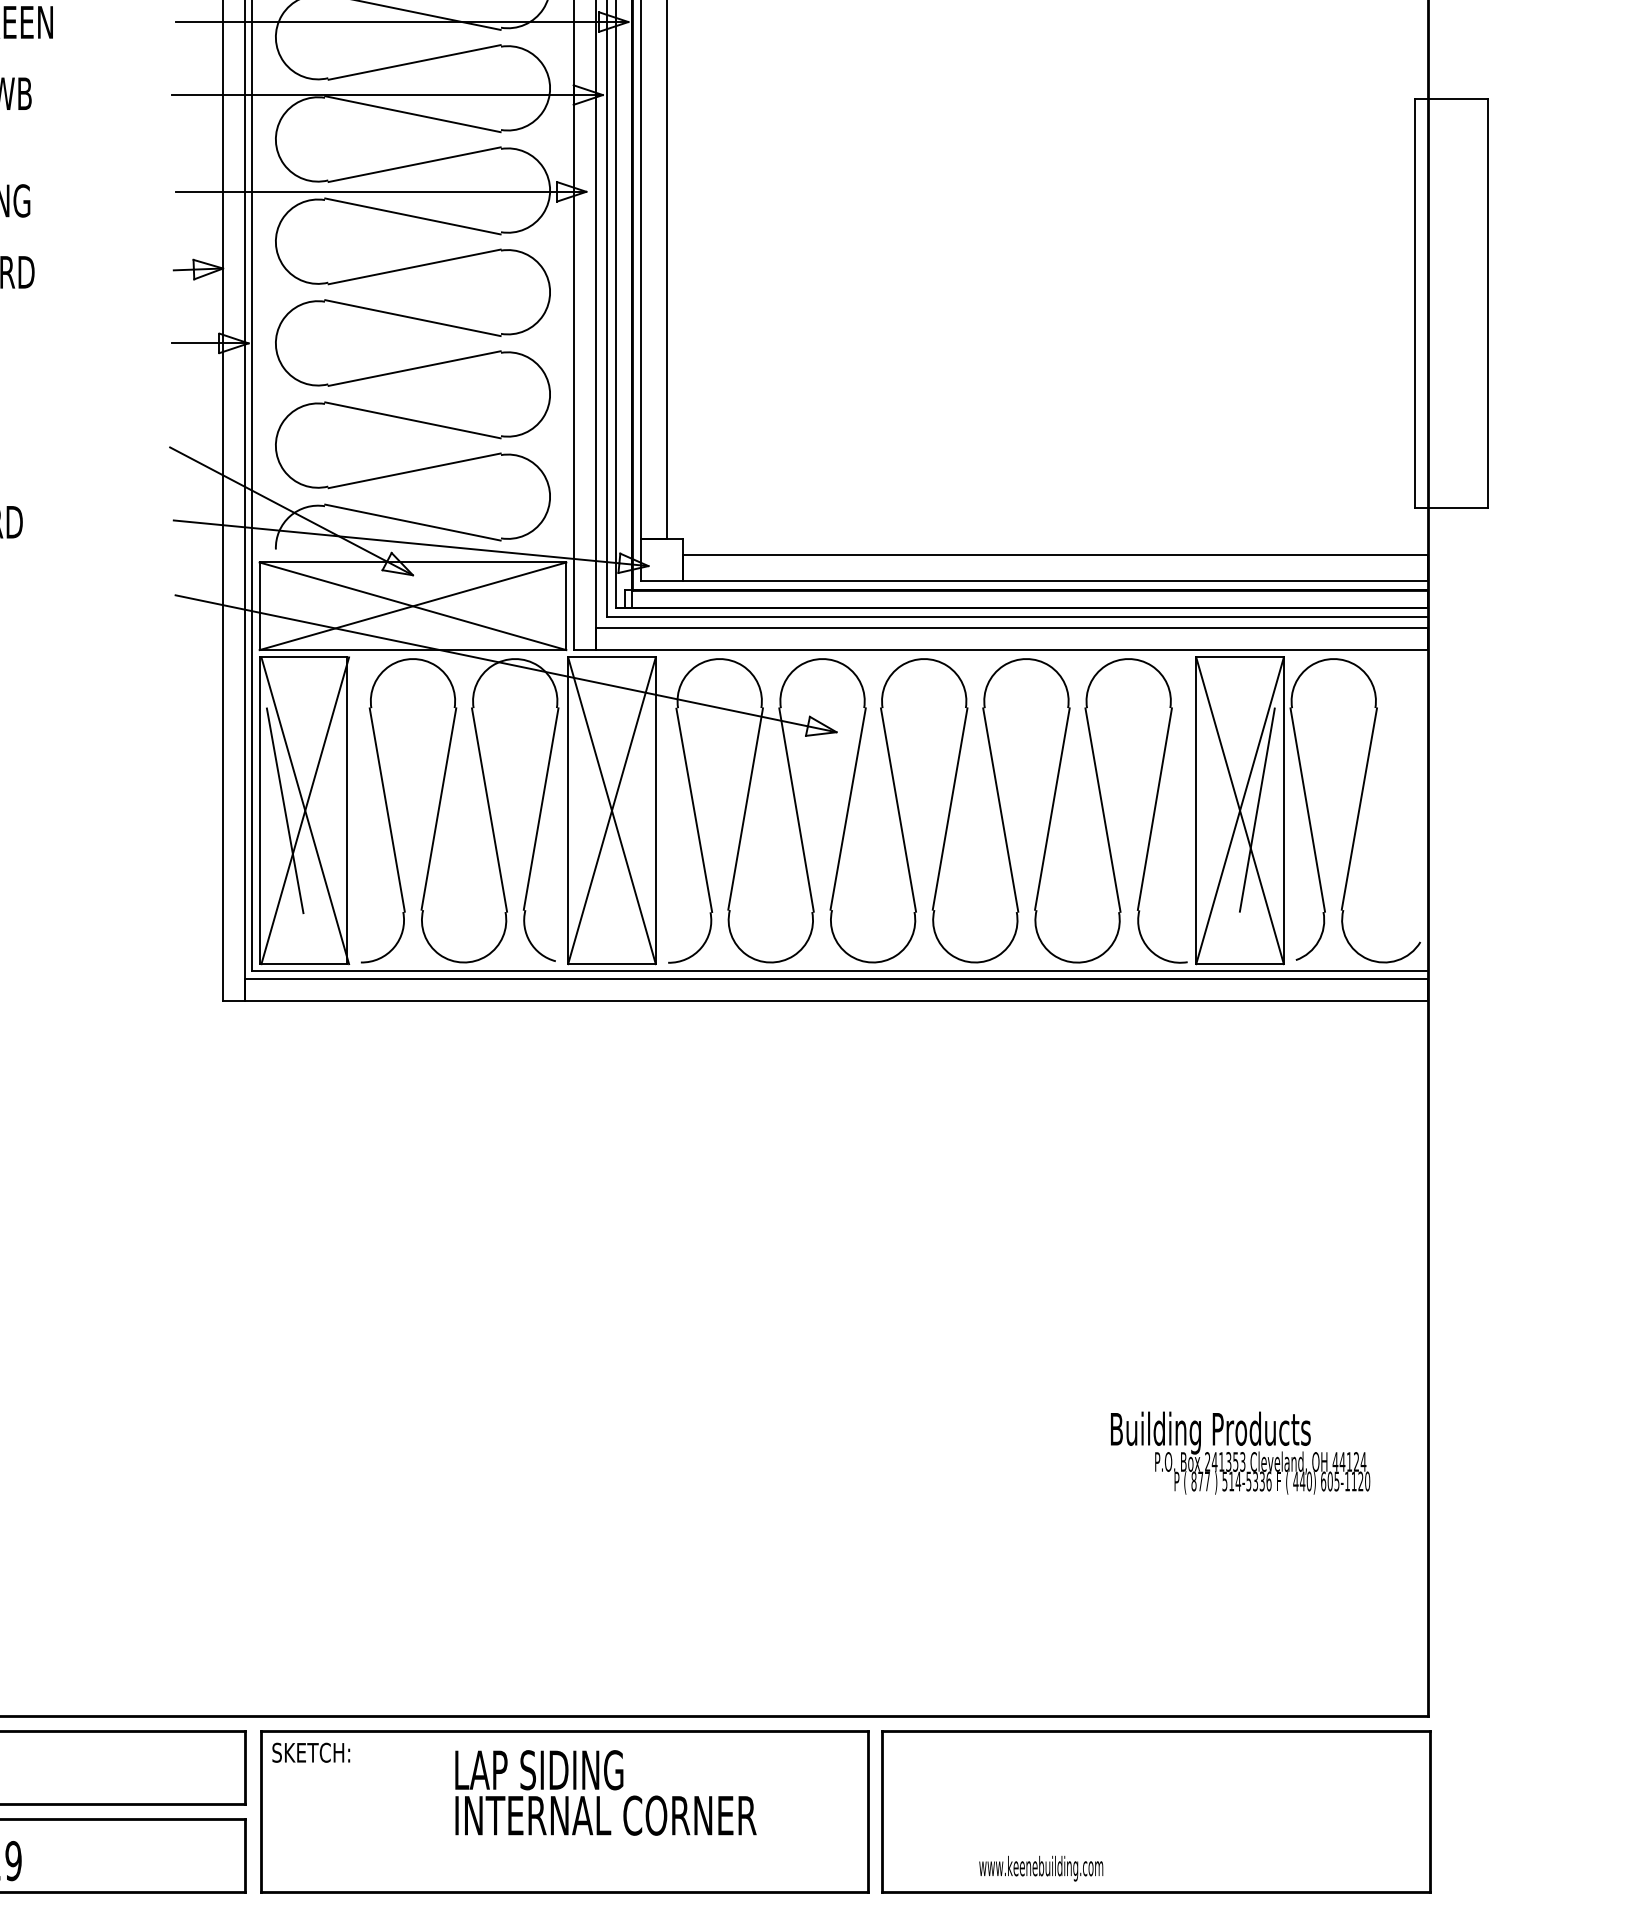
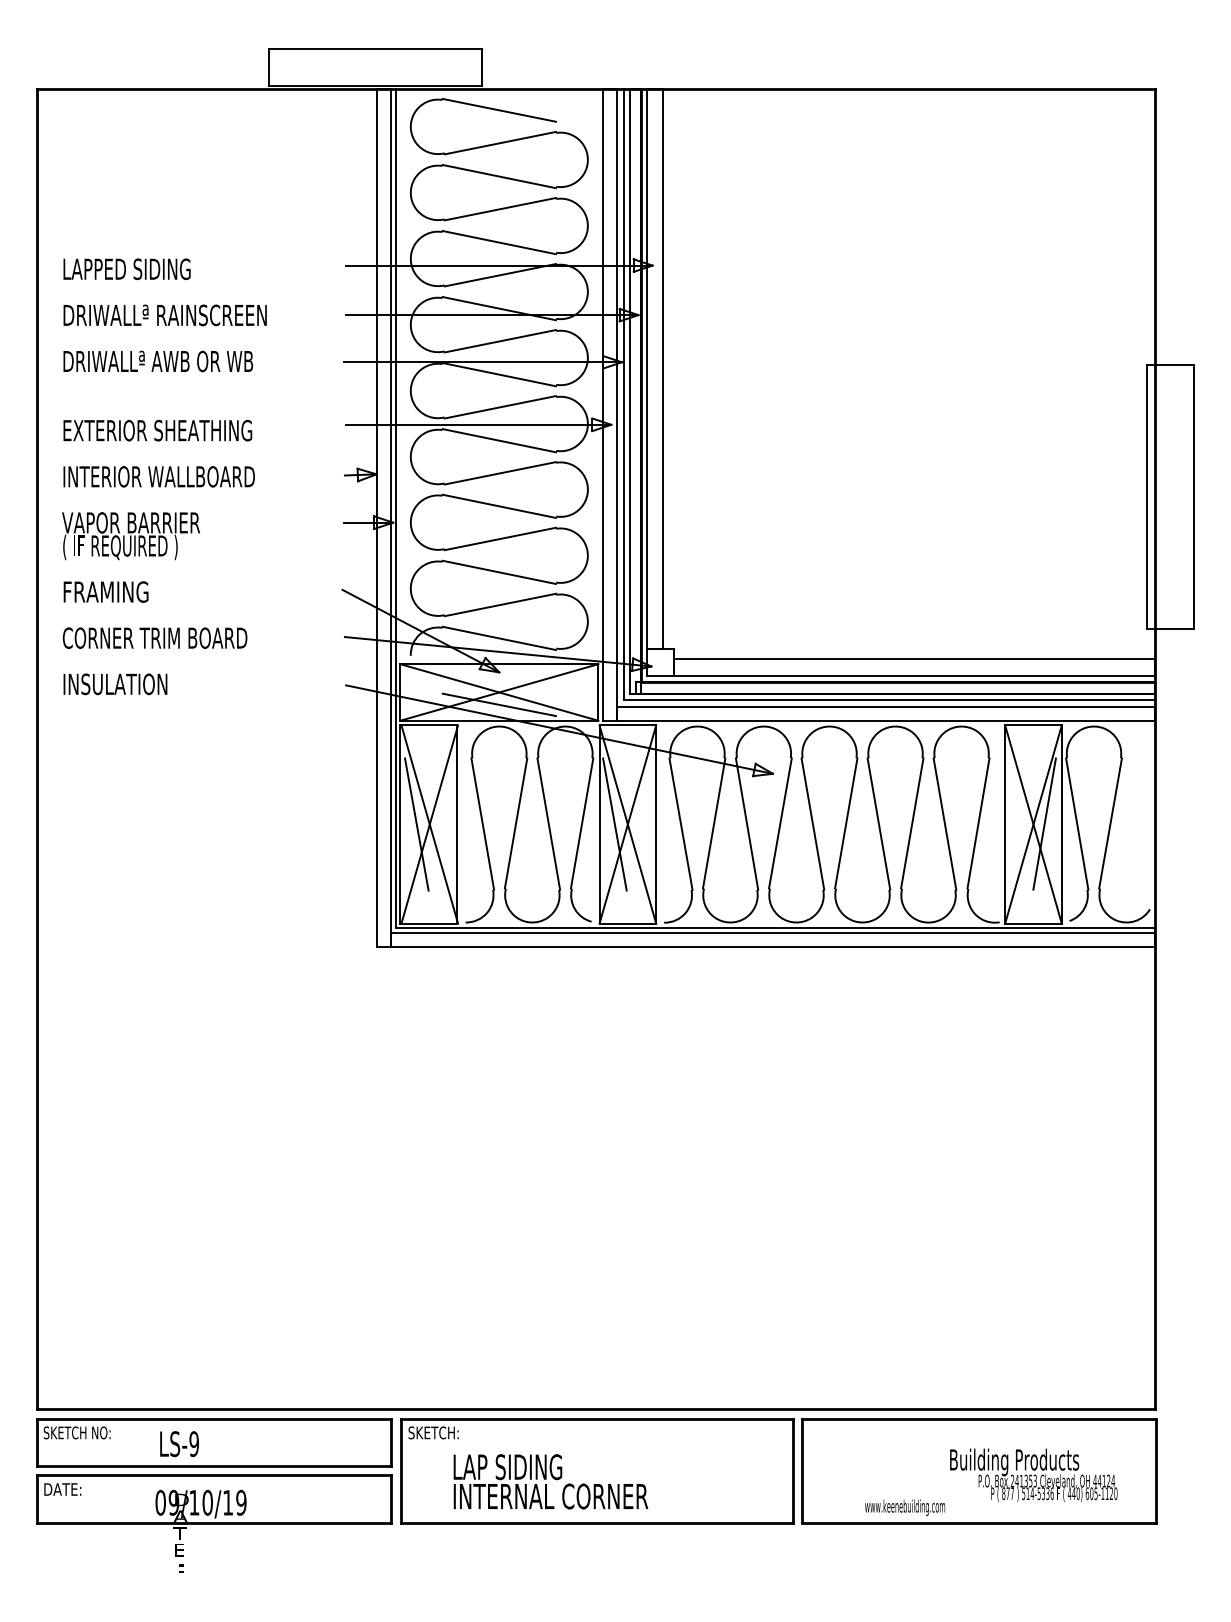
line: (411, 624) -> (498, 704), added
line: (591, 810) -> (614, 824), added
text: (1240, 1453) -> (1033, 1475), moved
text: (605, 1792) -> (550, 1481), moved

